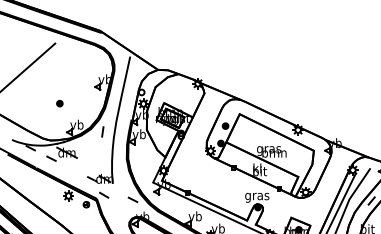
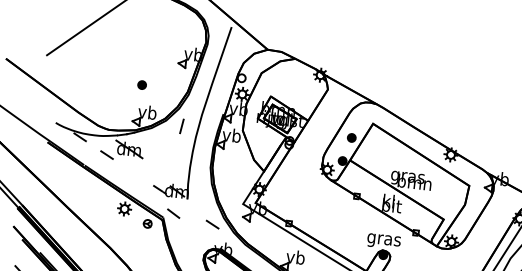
part: (59, 103) -> (141, 84), moved

